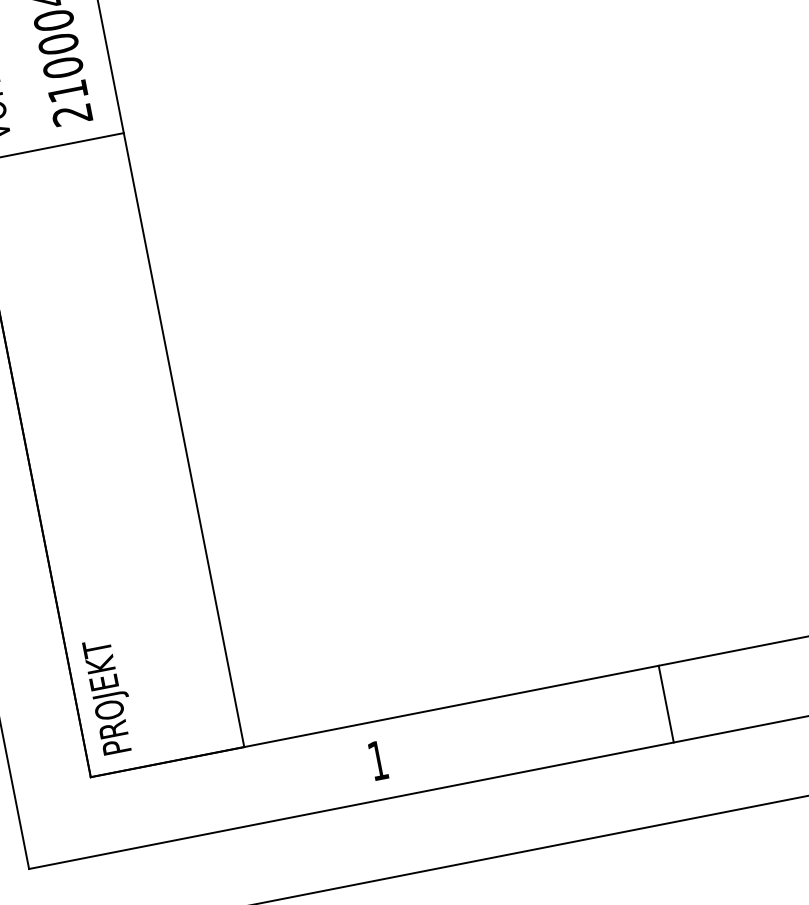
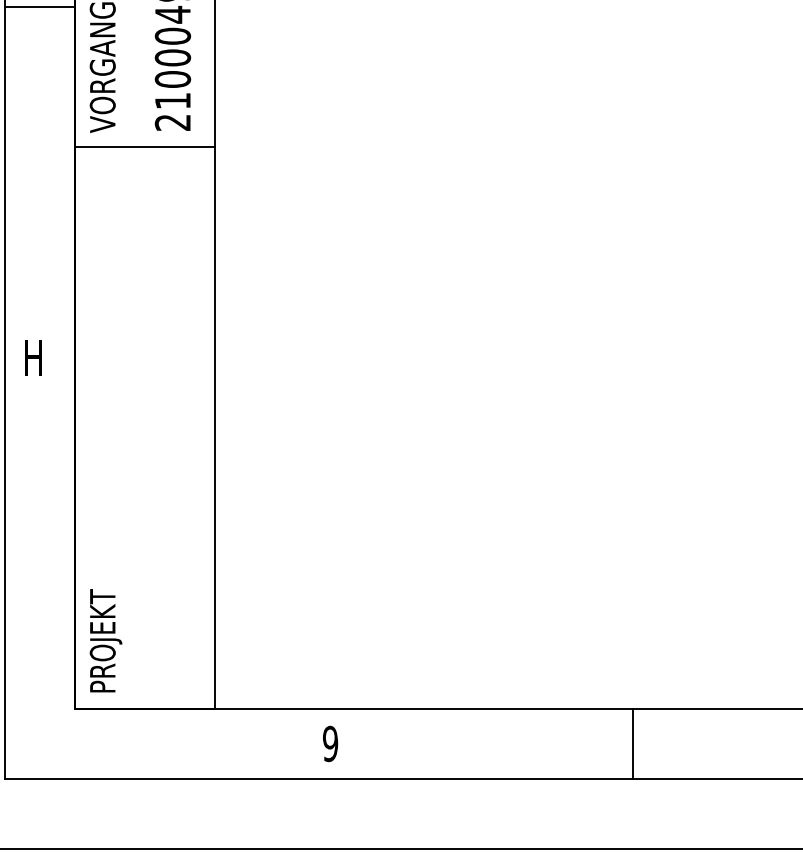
line: (666, 703) -> (633, 743), moved
text: (377, 760) -> (330, 743), 1 -> 9

